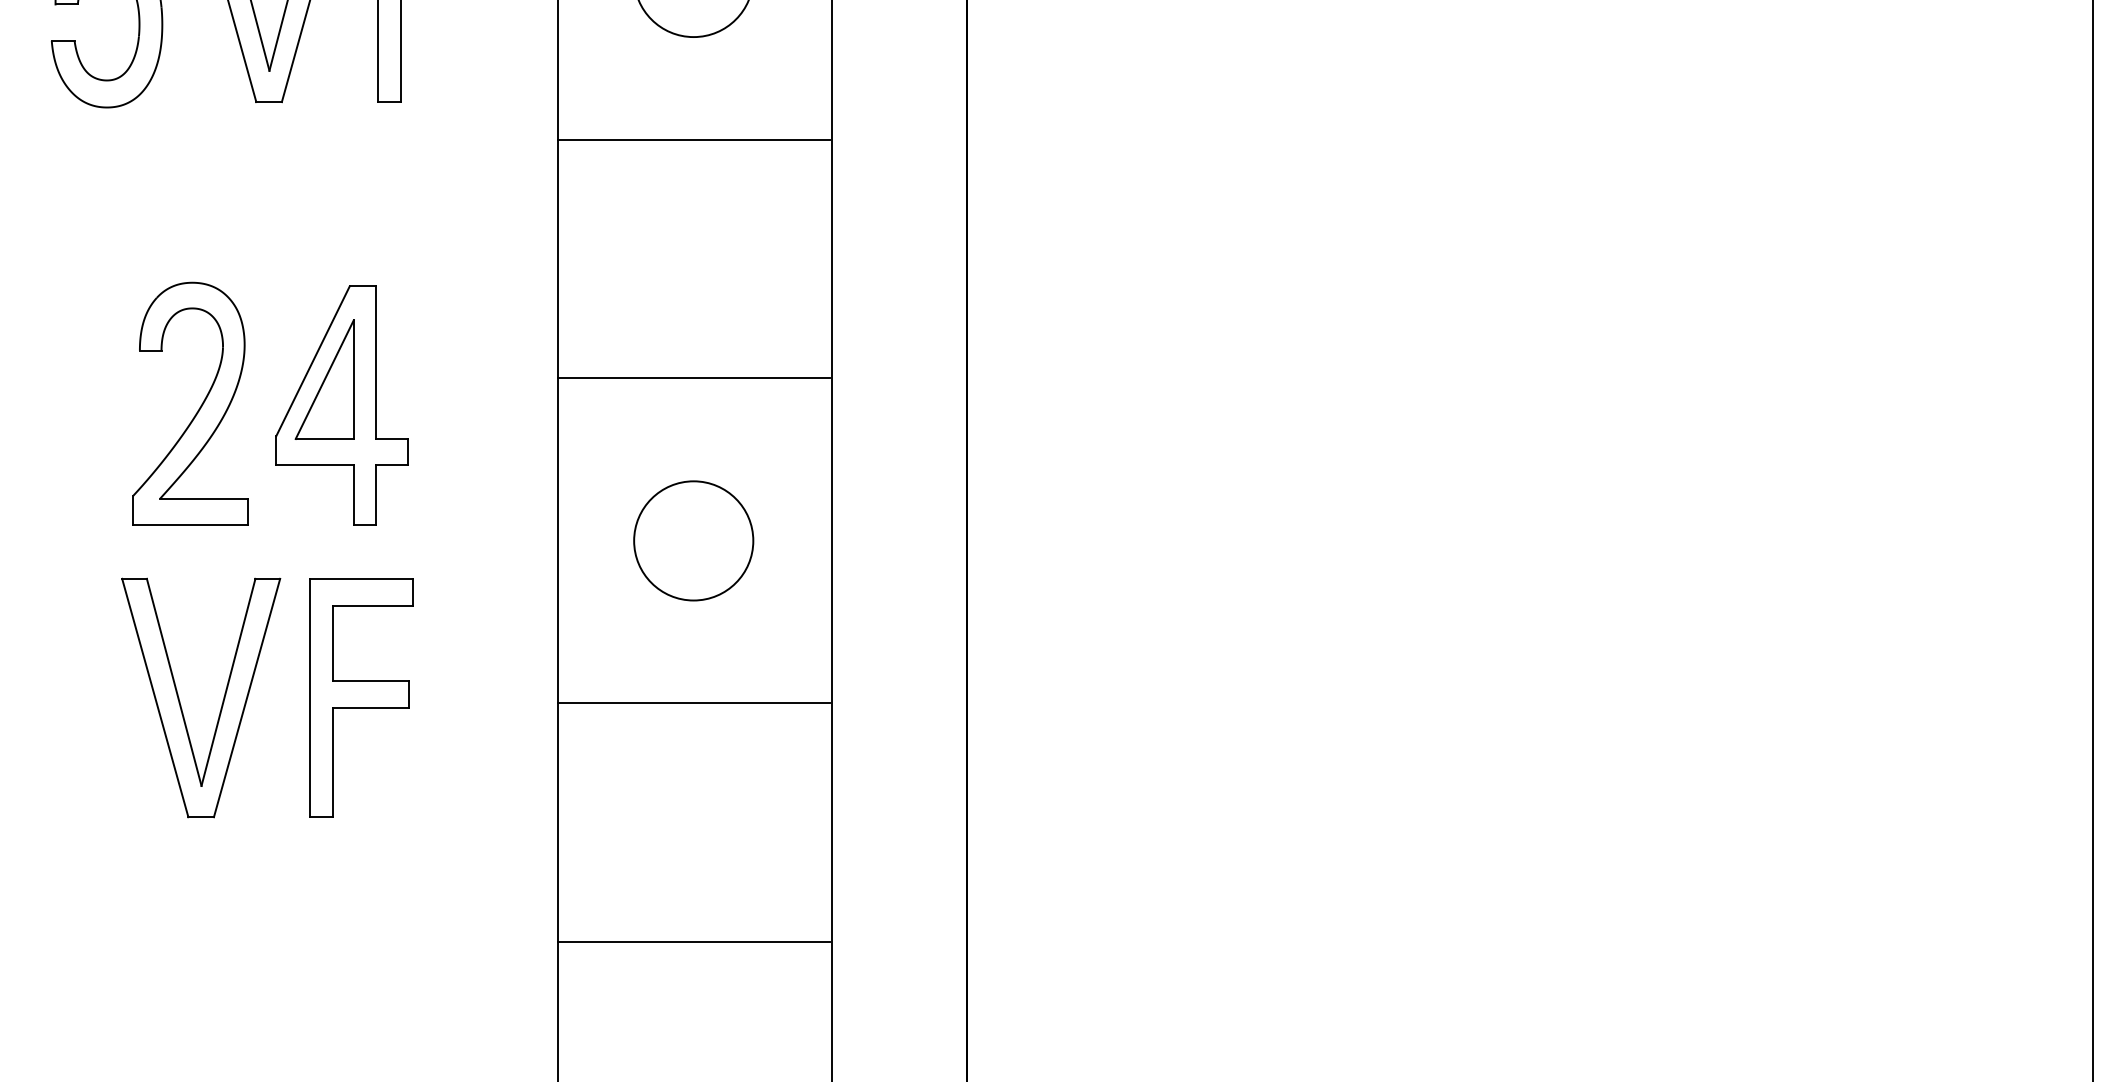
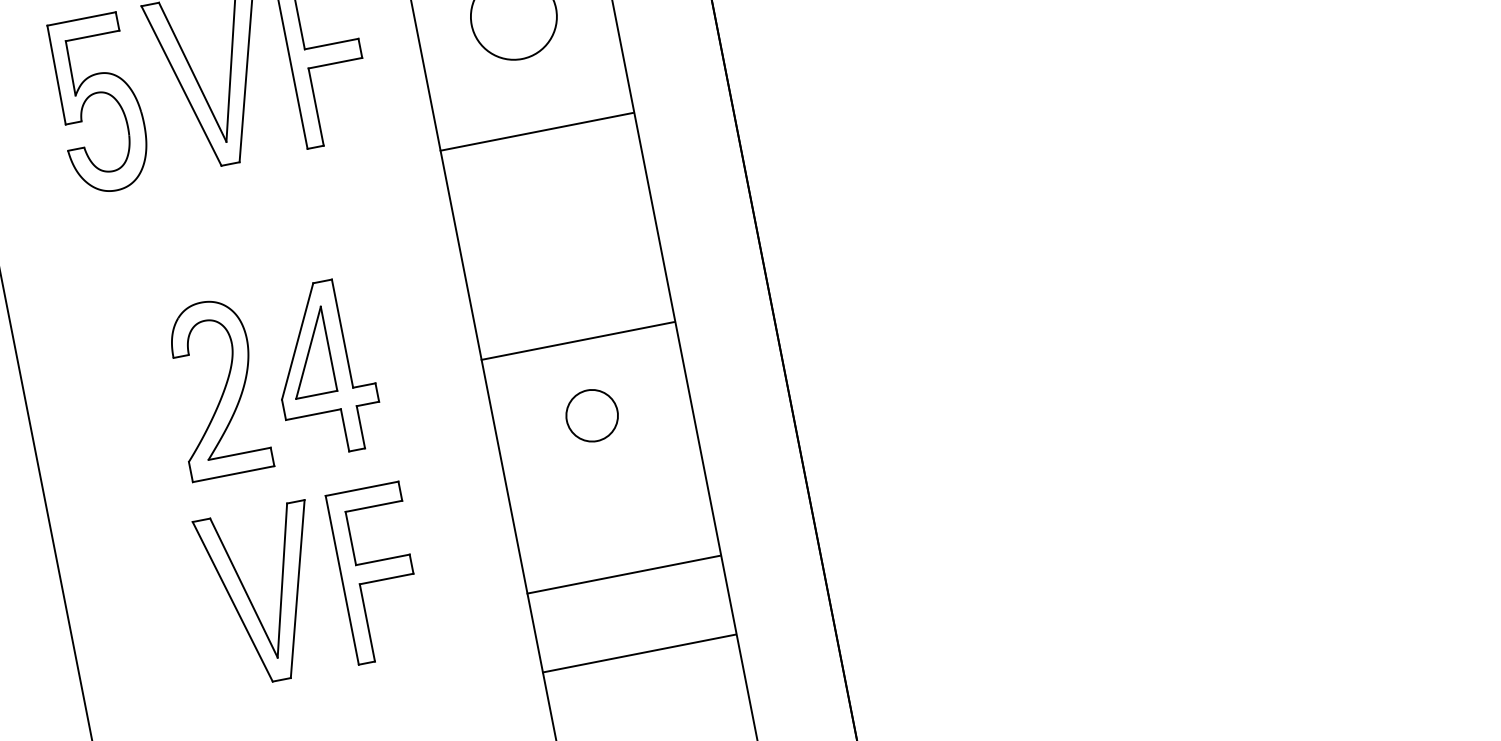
line: (693, 378) -> (577, 341), moved
circle: (693, 540) -> (591, 415), size x0.6
line: (693, 703) -> (623, 574), moved
line: (693, 941) -> (638, 653), moved

